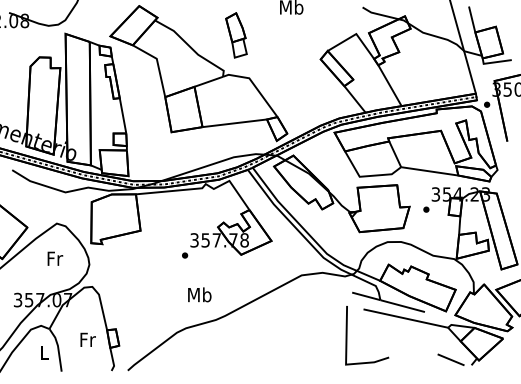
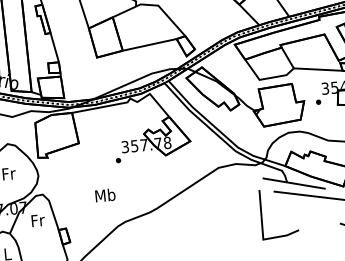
text: (199, 294) -> (105, 195), moved
text: (87, 339) -> (37, 220), moved

